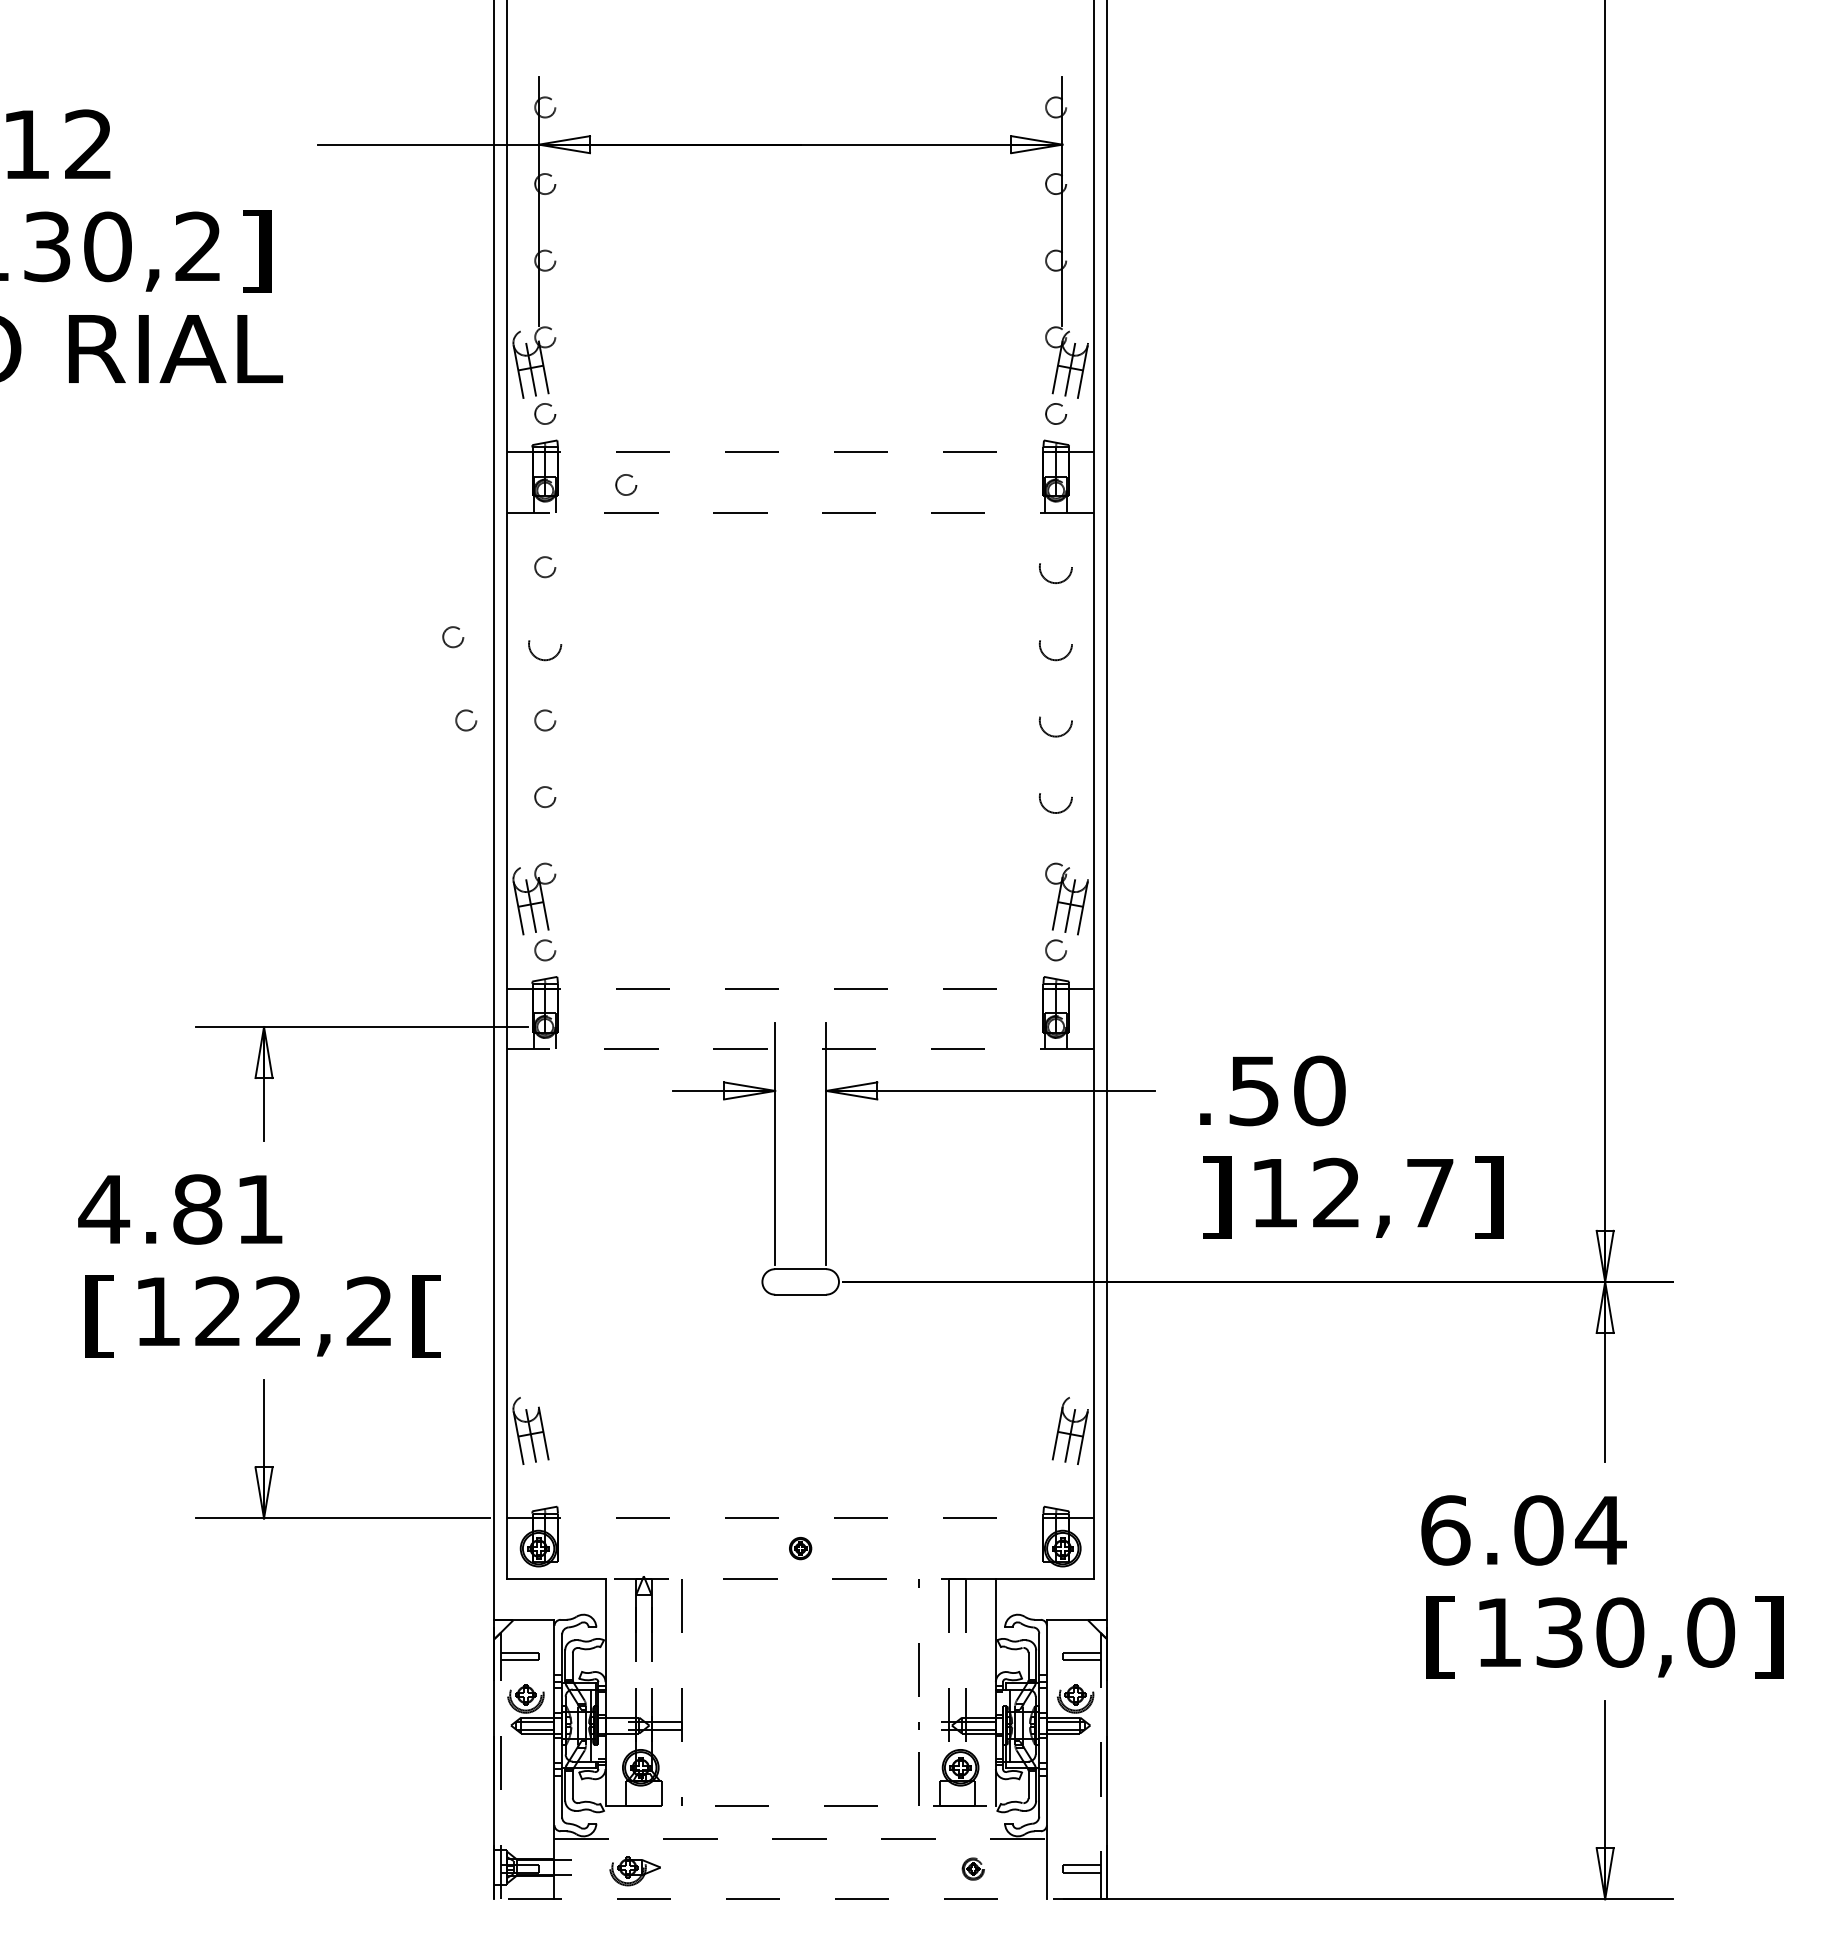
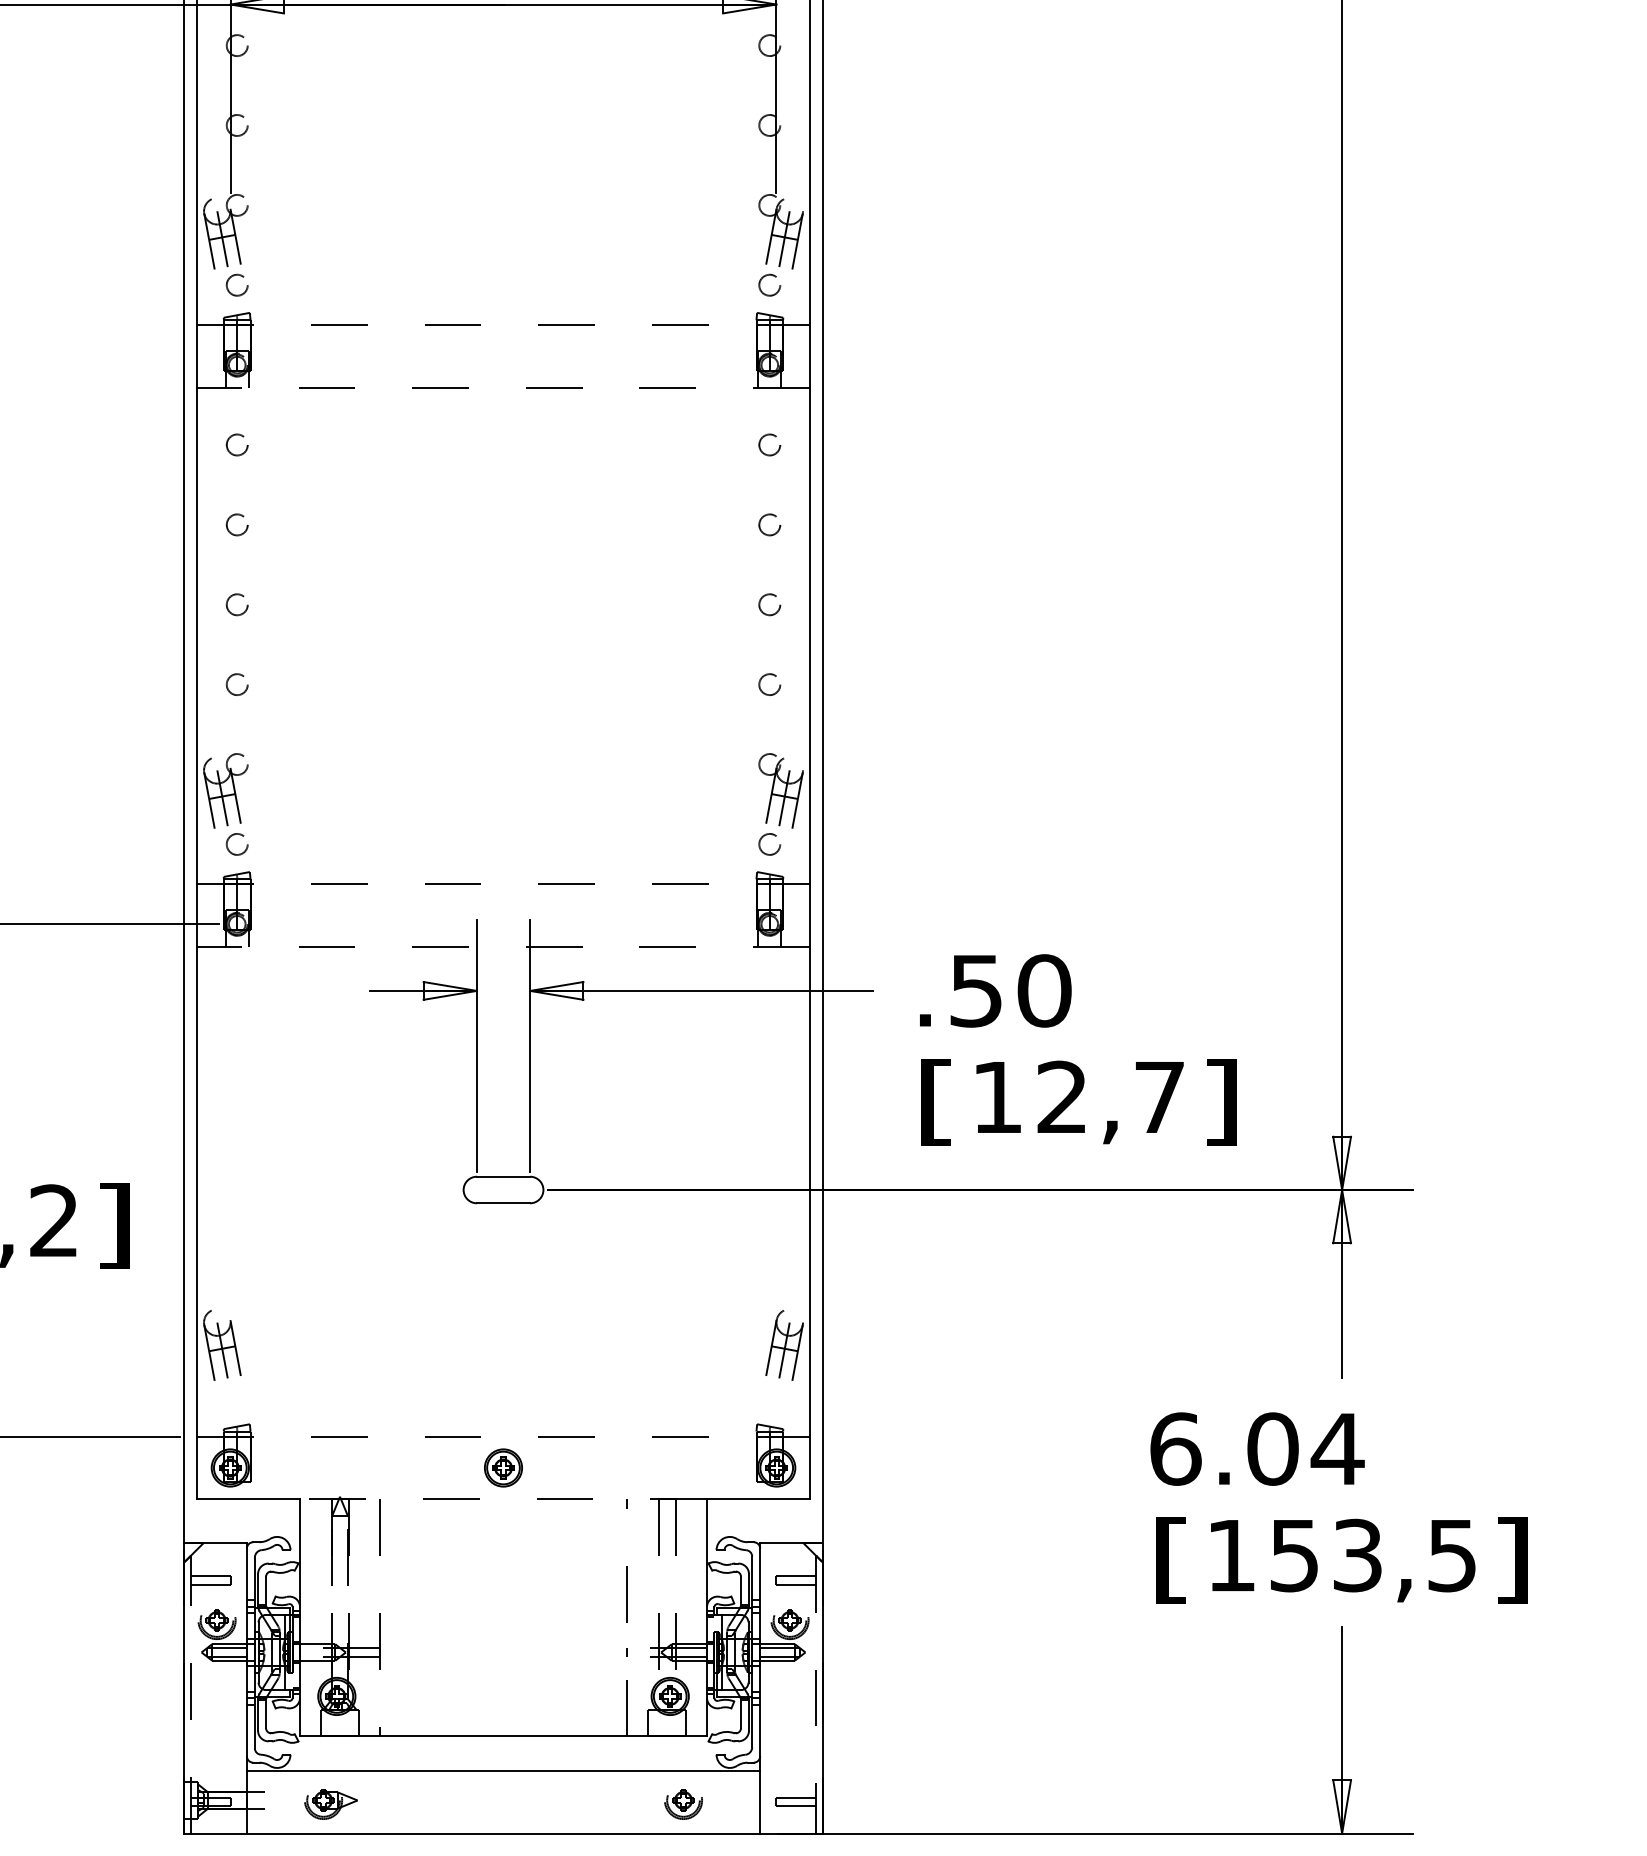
circle: (626, 484) -> (321, 358), removed
circle: (1056, 567) -> (770, 445), size x0.62
circle: (453, 637) -> (141, 518), removed
circle: (545, 643) -> (237, 524), size x0.62
circle: (1056, 643) -> (770, 524), size x0.62
circle: (466, 720) -> (155, 604), removed
circle: (1056, 720) -> (770, 604), size x0.62
circle: (1056, 797) -> (770, 685), size x0.62
text: (1216, 1197) -> (936, 1102), ] -> [
text: (427, 1316) -> (114, 1226), [ -> ]
part: (800, 1548) -> (503, 1467), size x1.67
text: (1635, 1632) -> (1373, 1555), 130,0 -> 153,5
line: (801, 1806) -> (504, 1736), dashed -> solid
line: (801, 1838) -> (504, 1770), dashed -> solid
part: (973, 1871) -> (683, 1804), size x1.67
line: (800, 1899) -> (503, 1833), dashed -> solid

